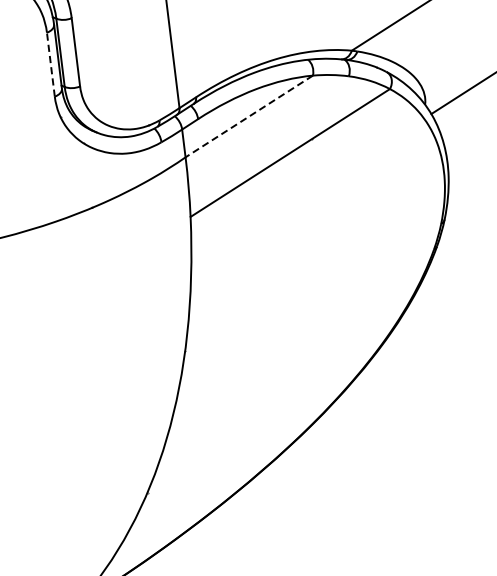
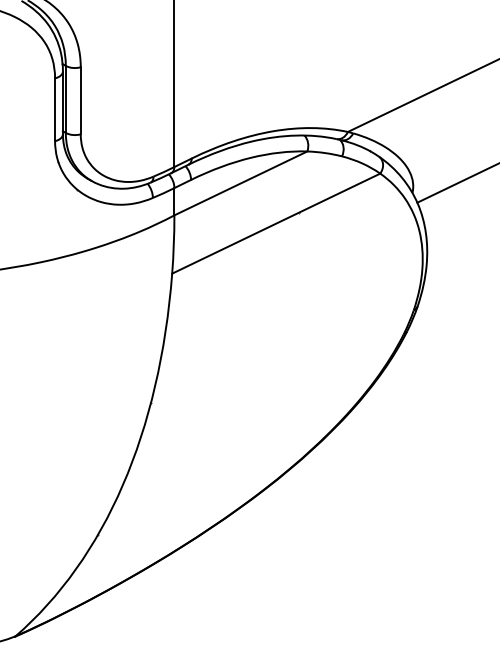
line: (51, 64) -> (55, 109), dashed -> solid
line: (248, 116) -> (240, 183), dashed -> solid

